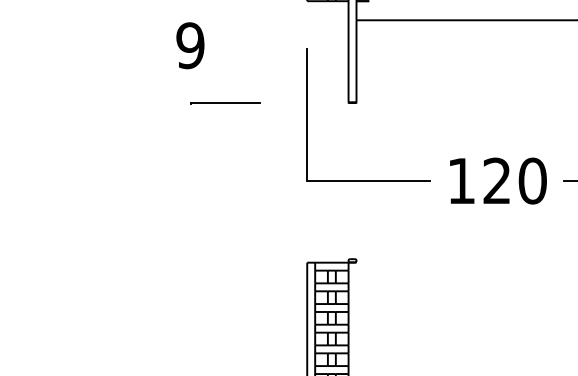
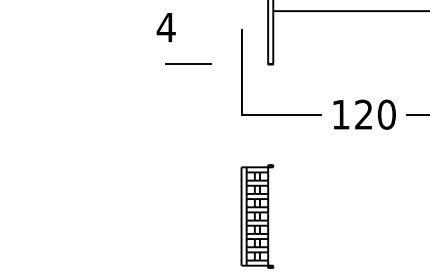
text: (189, 45) -> (165, 27), 9 -> 4

